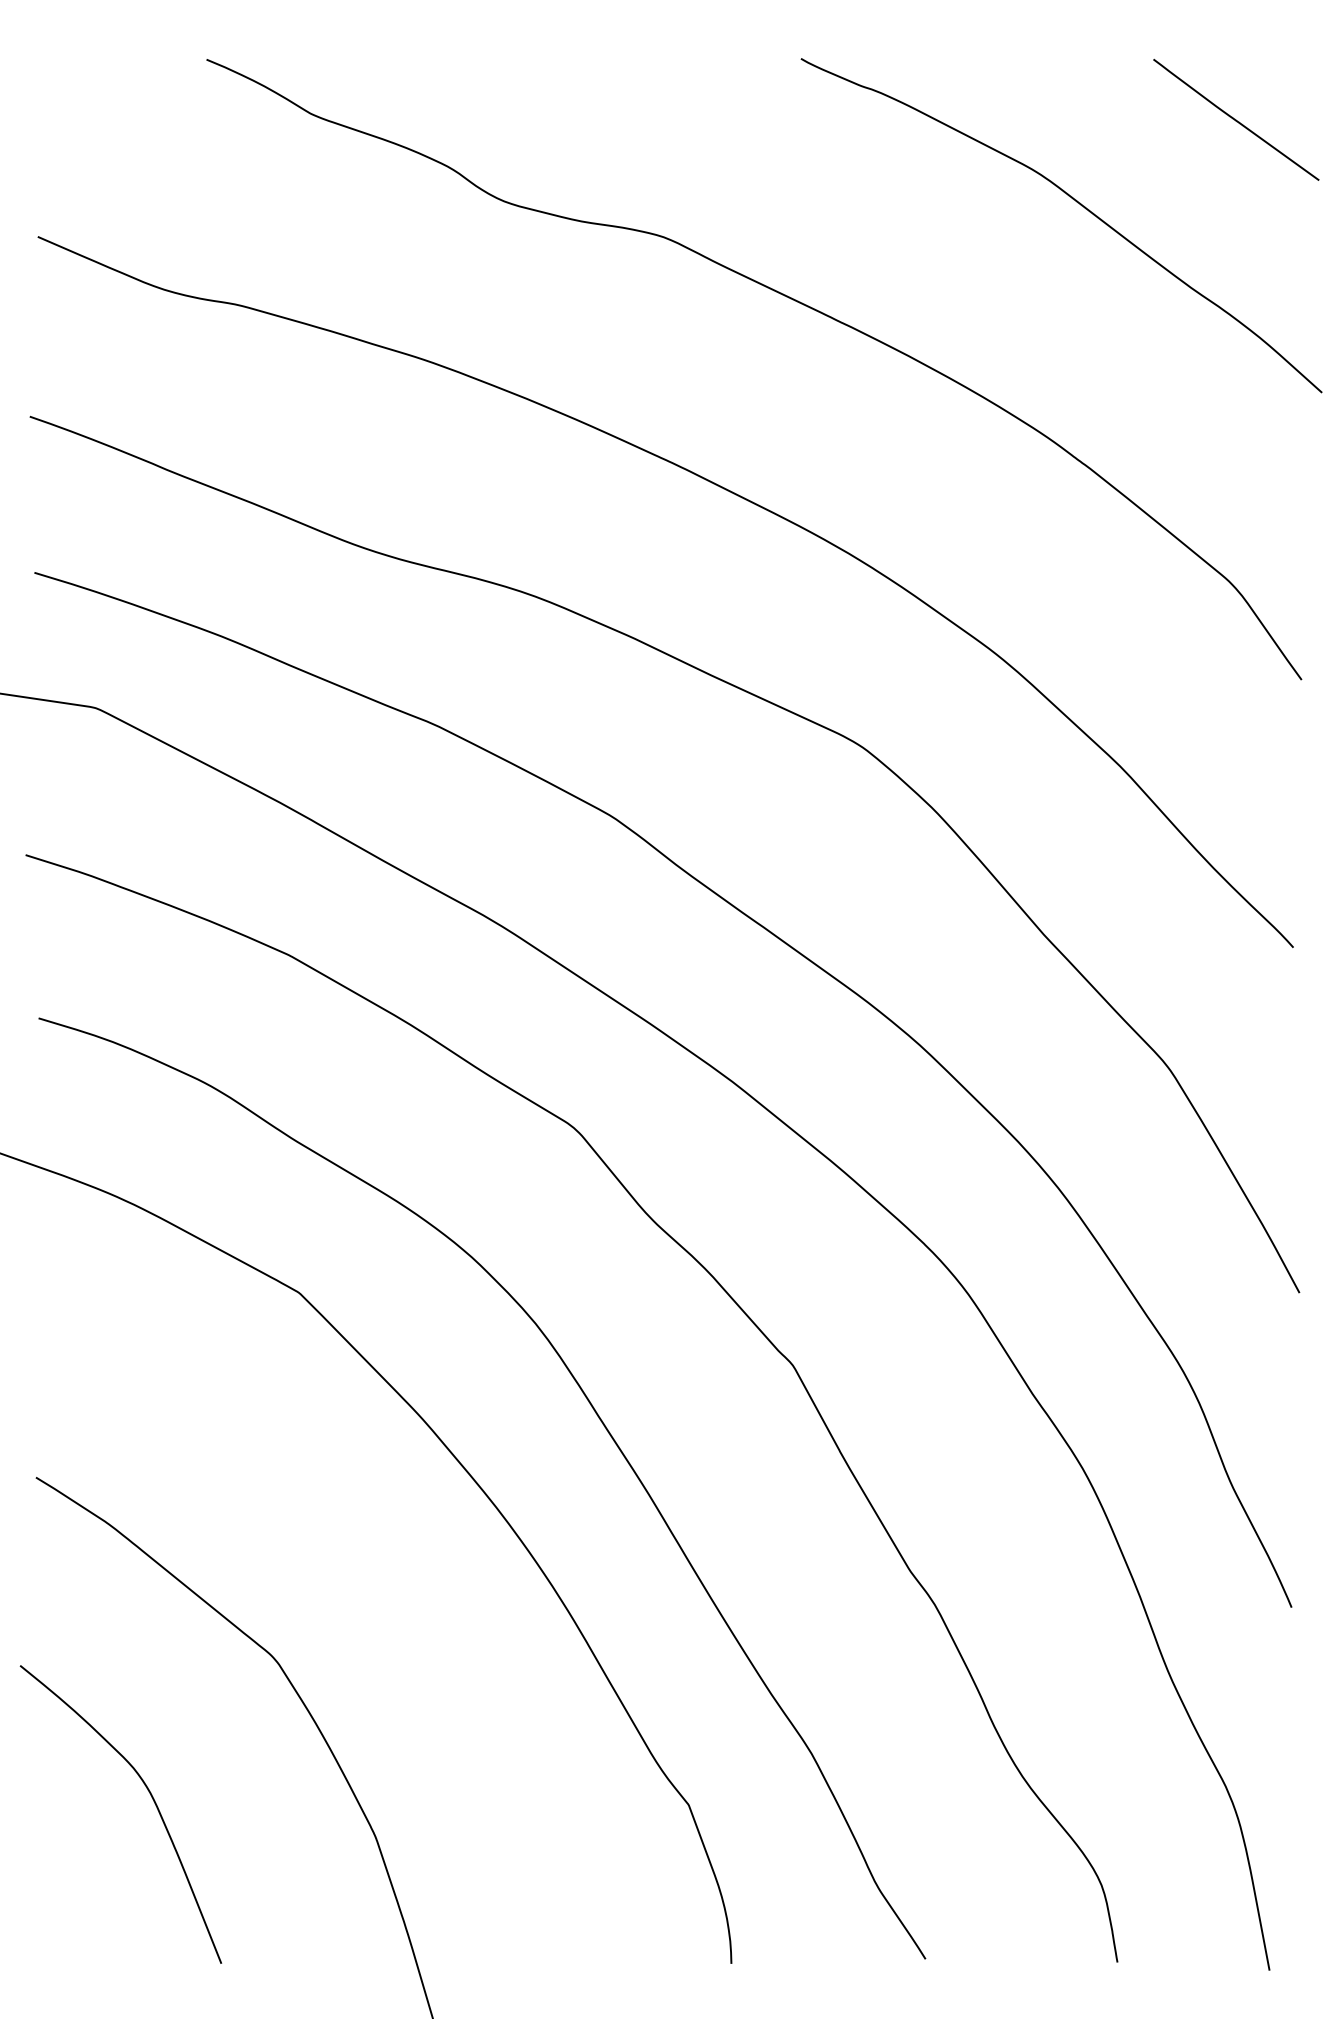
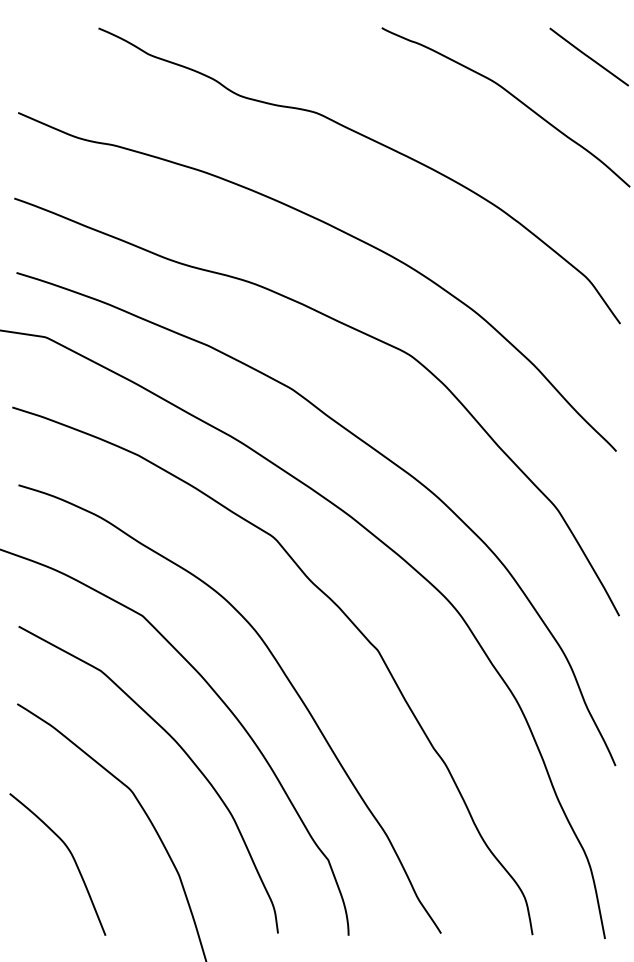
curve: (376, 1568) -> (179, 747), added

